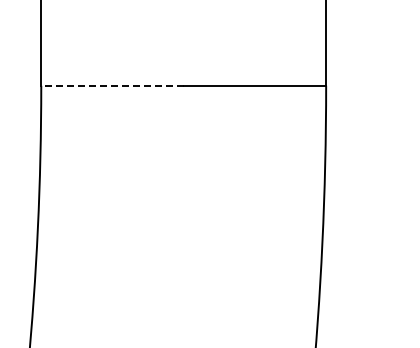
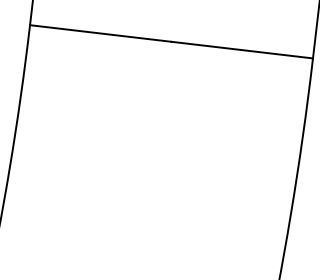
line: (111, 85) -> (99, 33), dashed -> solid

